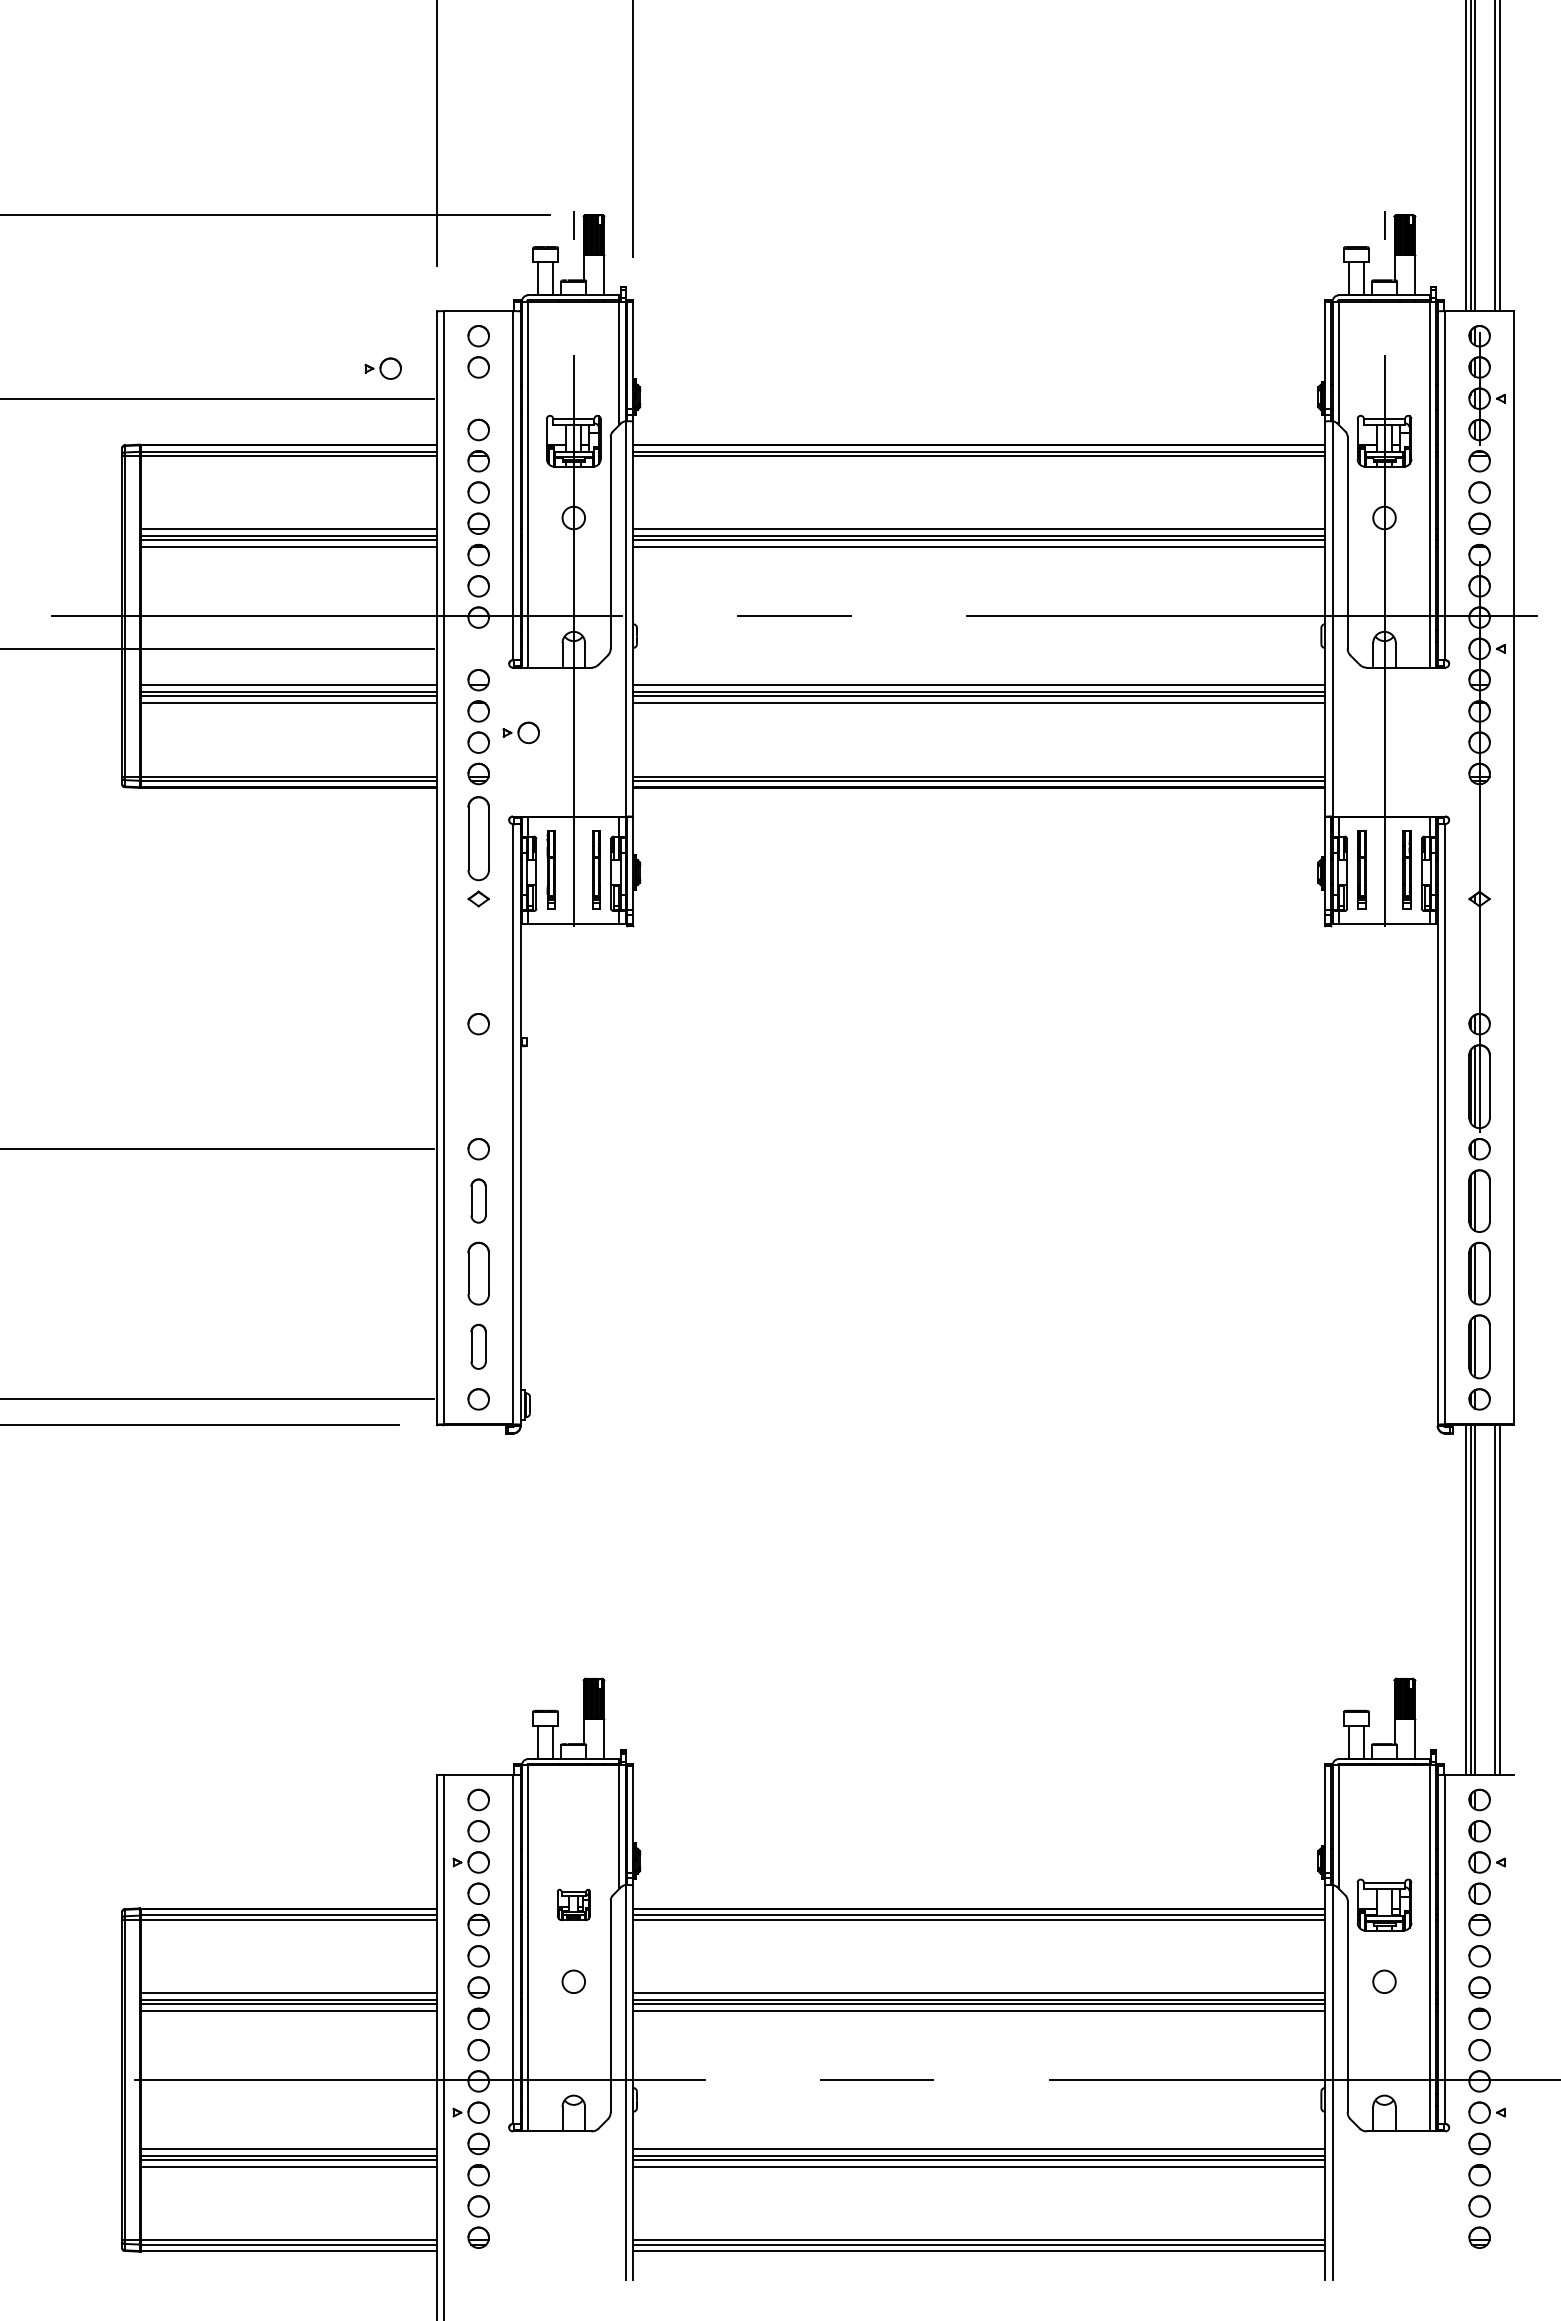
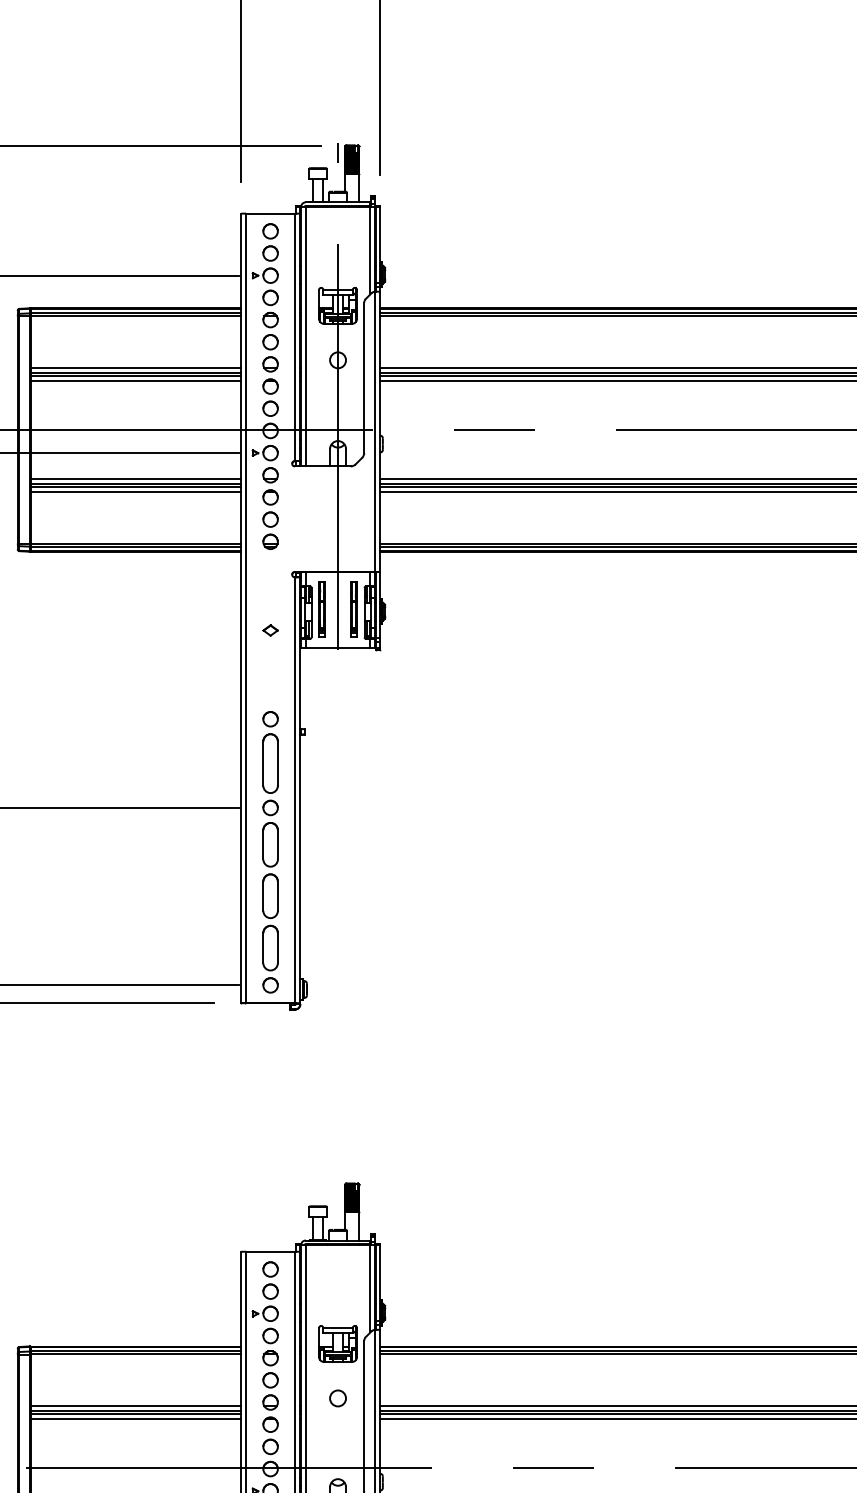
part: (382, 368) -> (264, 275), moved
part: (520, 732) -> (264, 452), moved
part: (478, 838) -> (270, 763), moved
part: (478, 1200) -> (270, 844), size x1.43
part: (478, 1346) -> (270, 947), size x1.43
part: (573, 1904) -> (337, 1343), size x1.67

